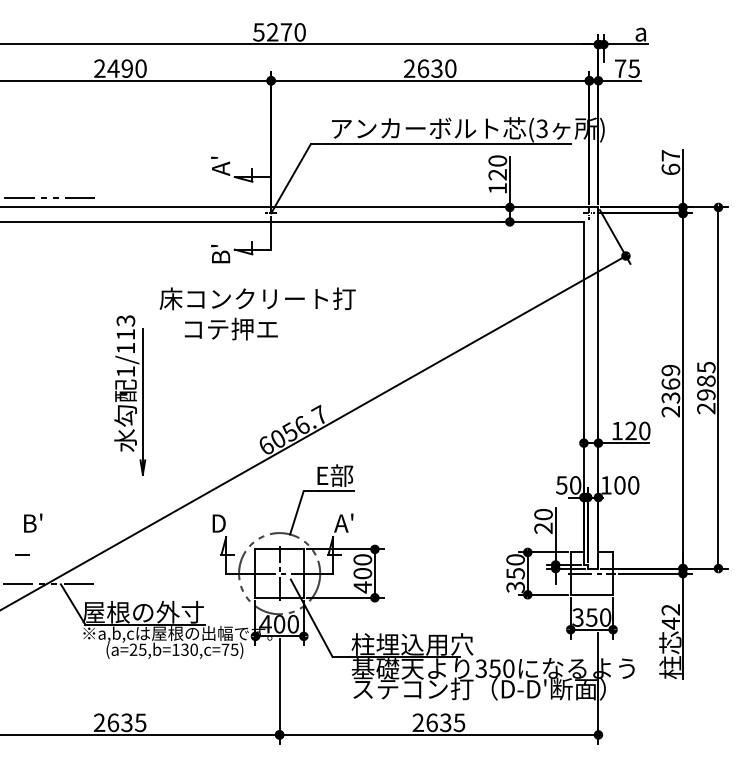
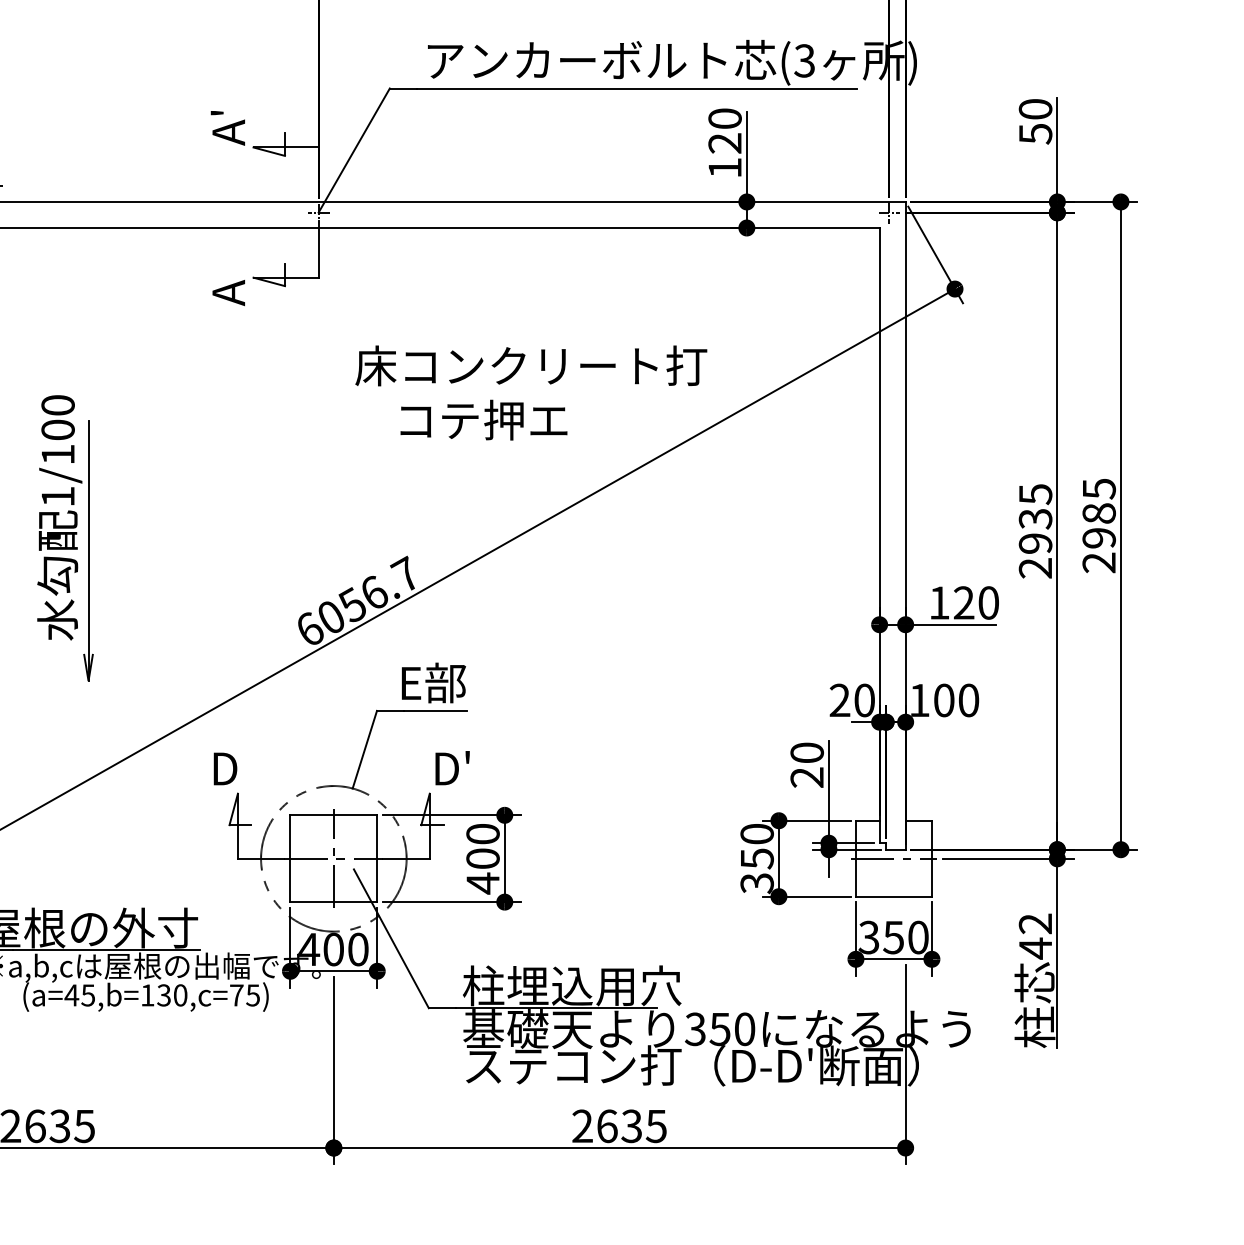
text: (670, 162) -> (1034, 121), 67 -> 50
text: (220, 254) -> (227, 286), B' -> A
text: (257, 313) -> (530, 392), moved
text: (125, 327) -> (57, 417), 1/113 -> 1/100
text: (670, 383) -> (1034, 517), 2369 -> 2935
text: (561, 485) -> (839, 700), 50 -> 20
text: (344, 522) -> (450, 767), A' -> D'
text: (133, 649) -> (71, 994), (a=25,b=130,c=75) -> (a=45,b=130,c=75)

